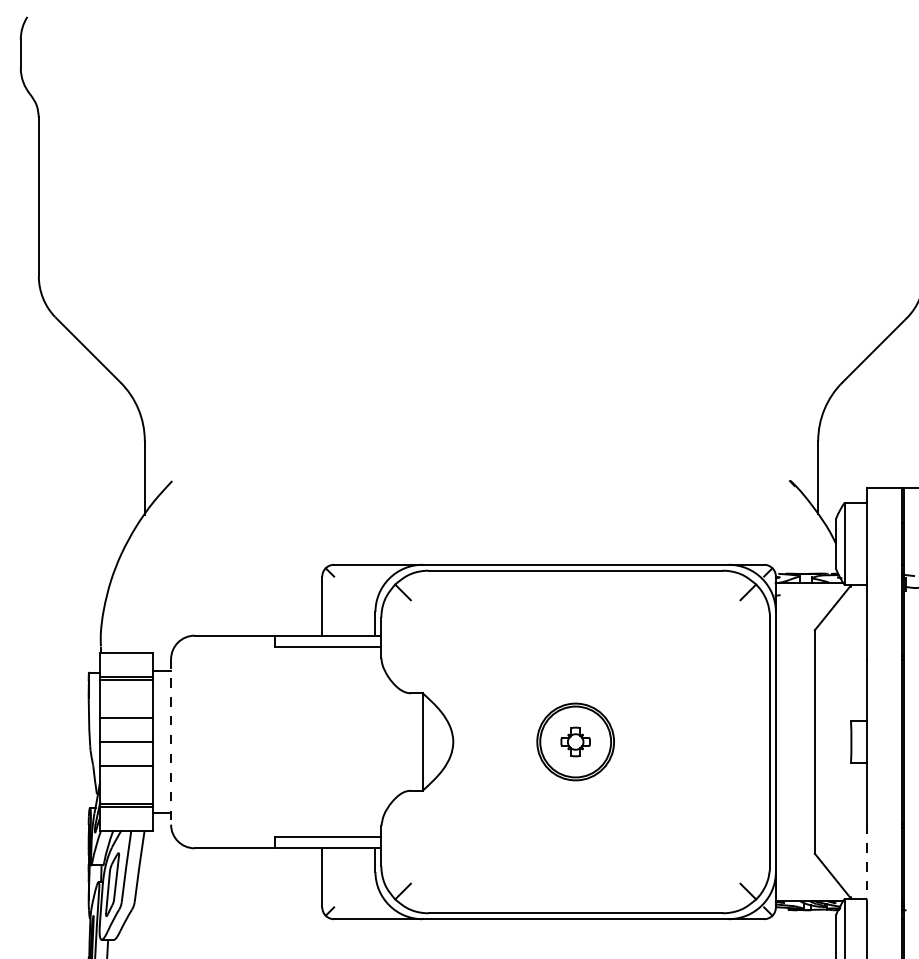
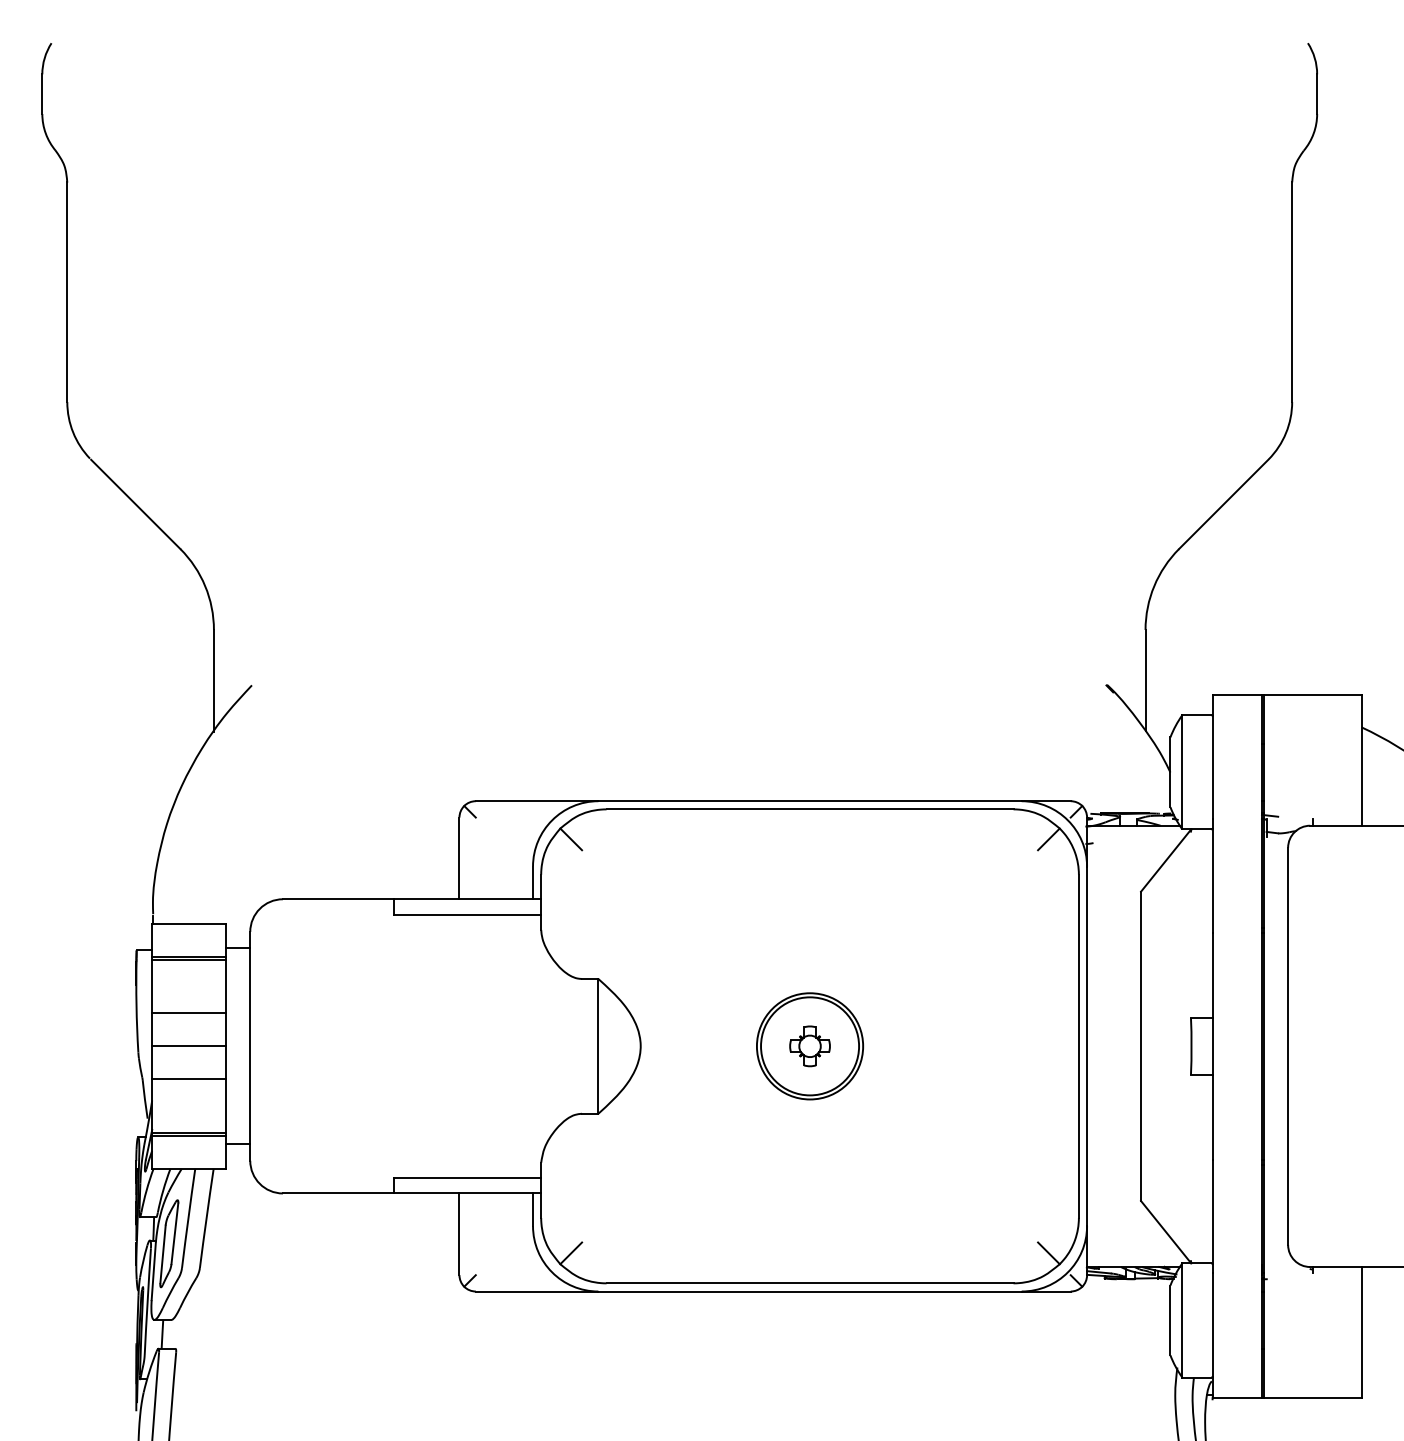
line: (171, 742) -> (250, 1046), dashed -> solid
line: (866, 864) -> (1212, 1216), dashed -> solid

